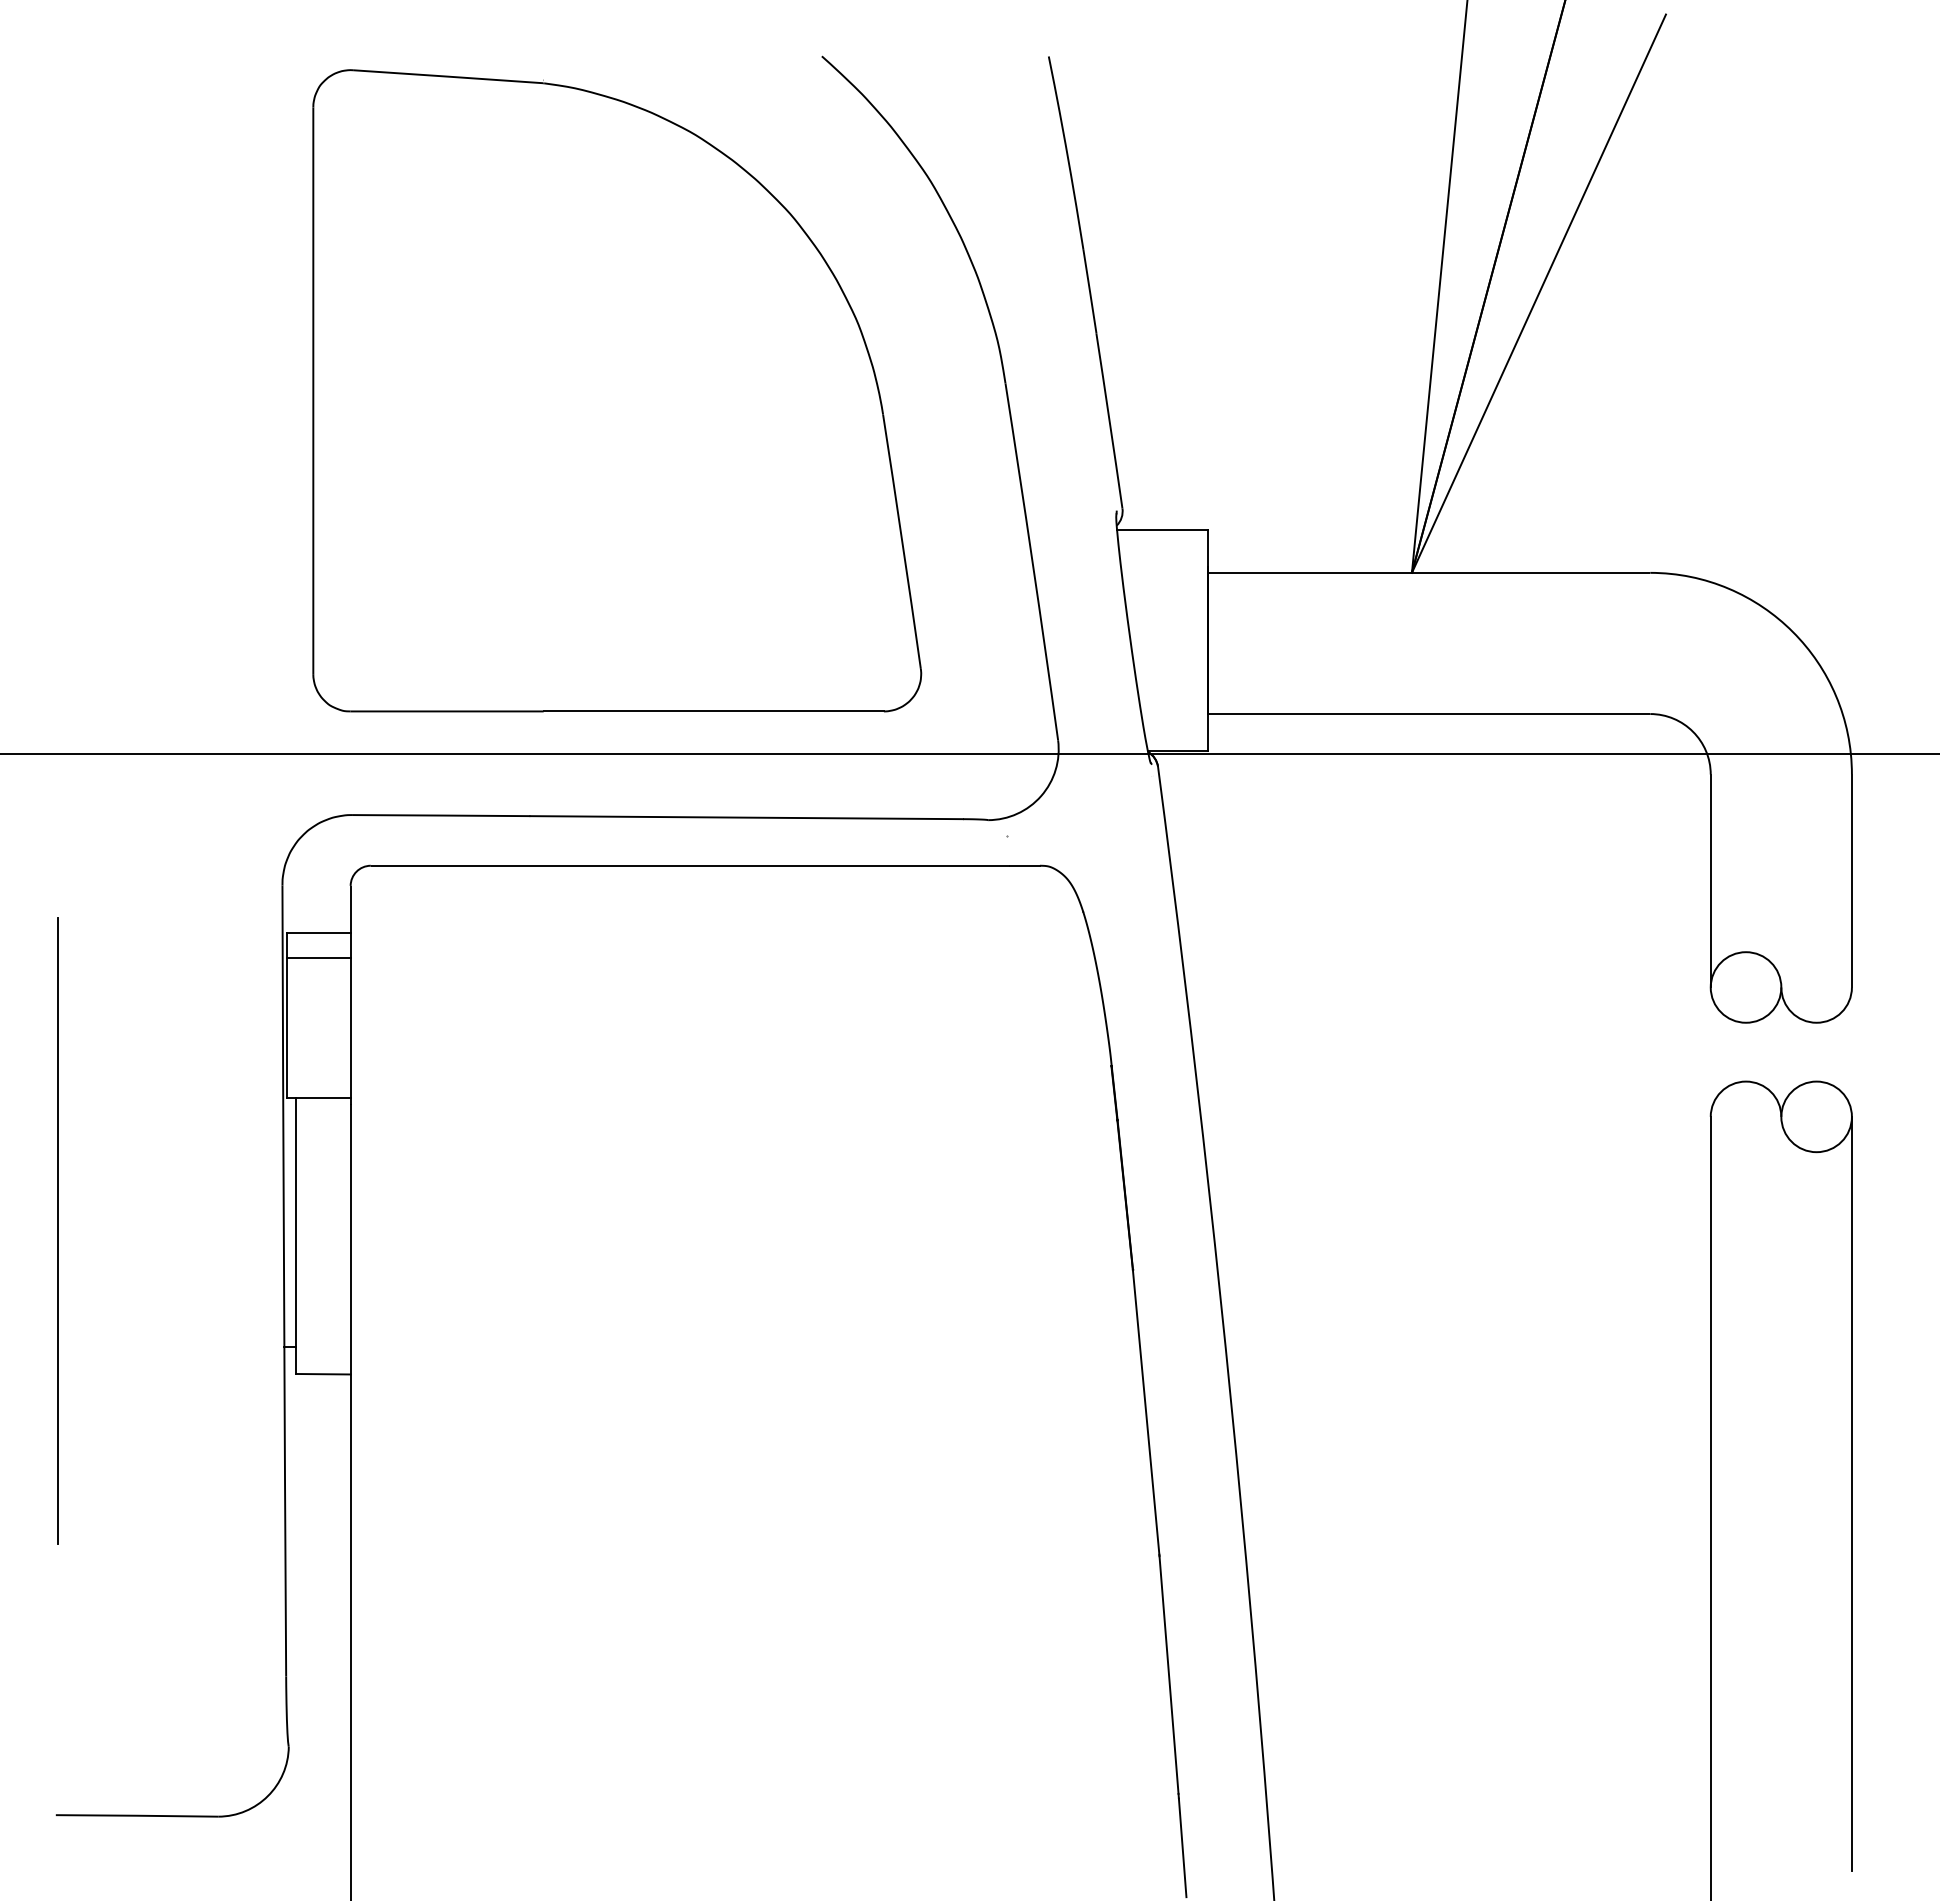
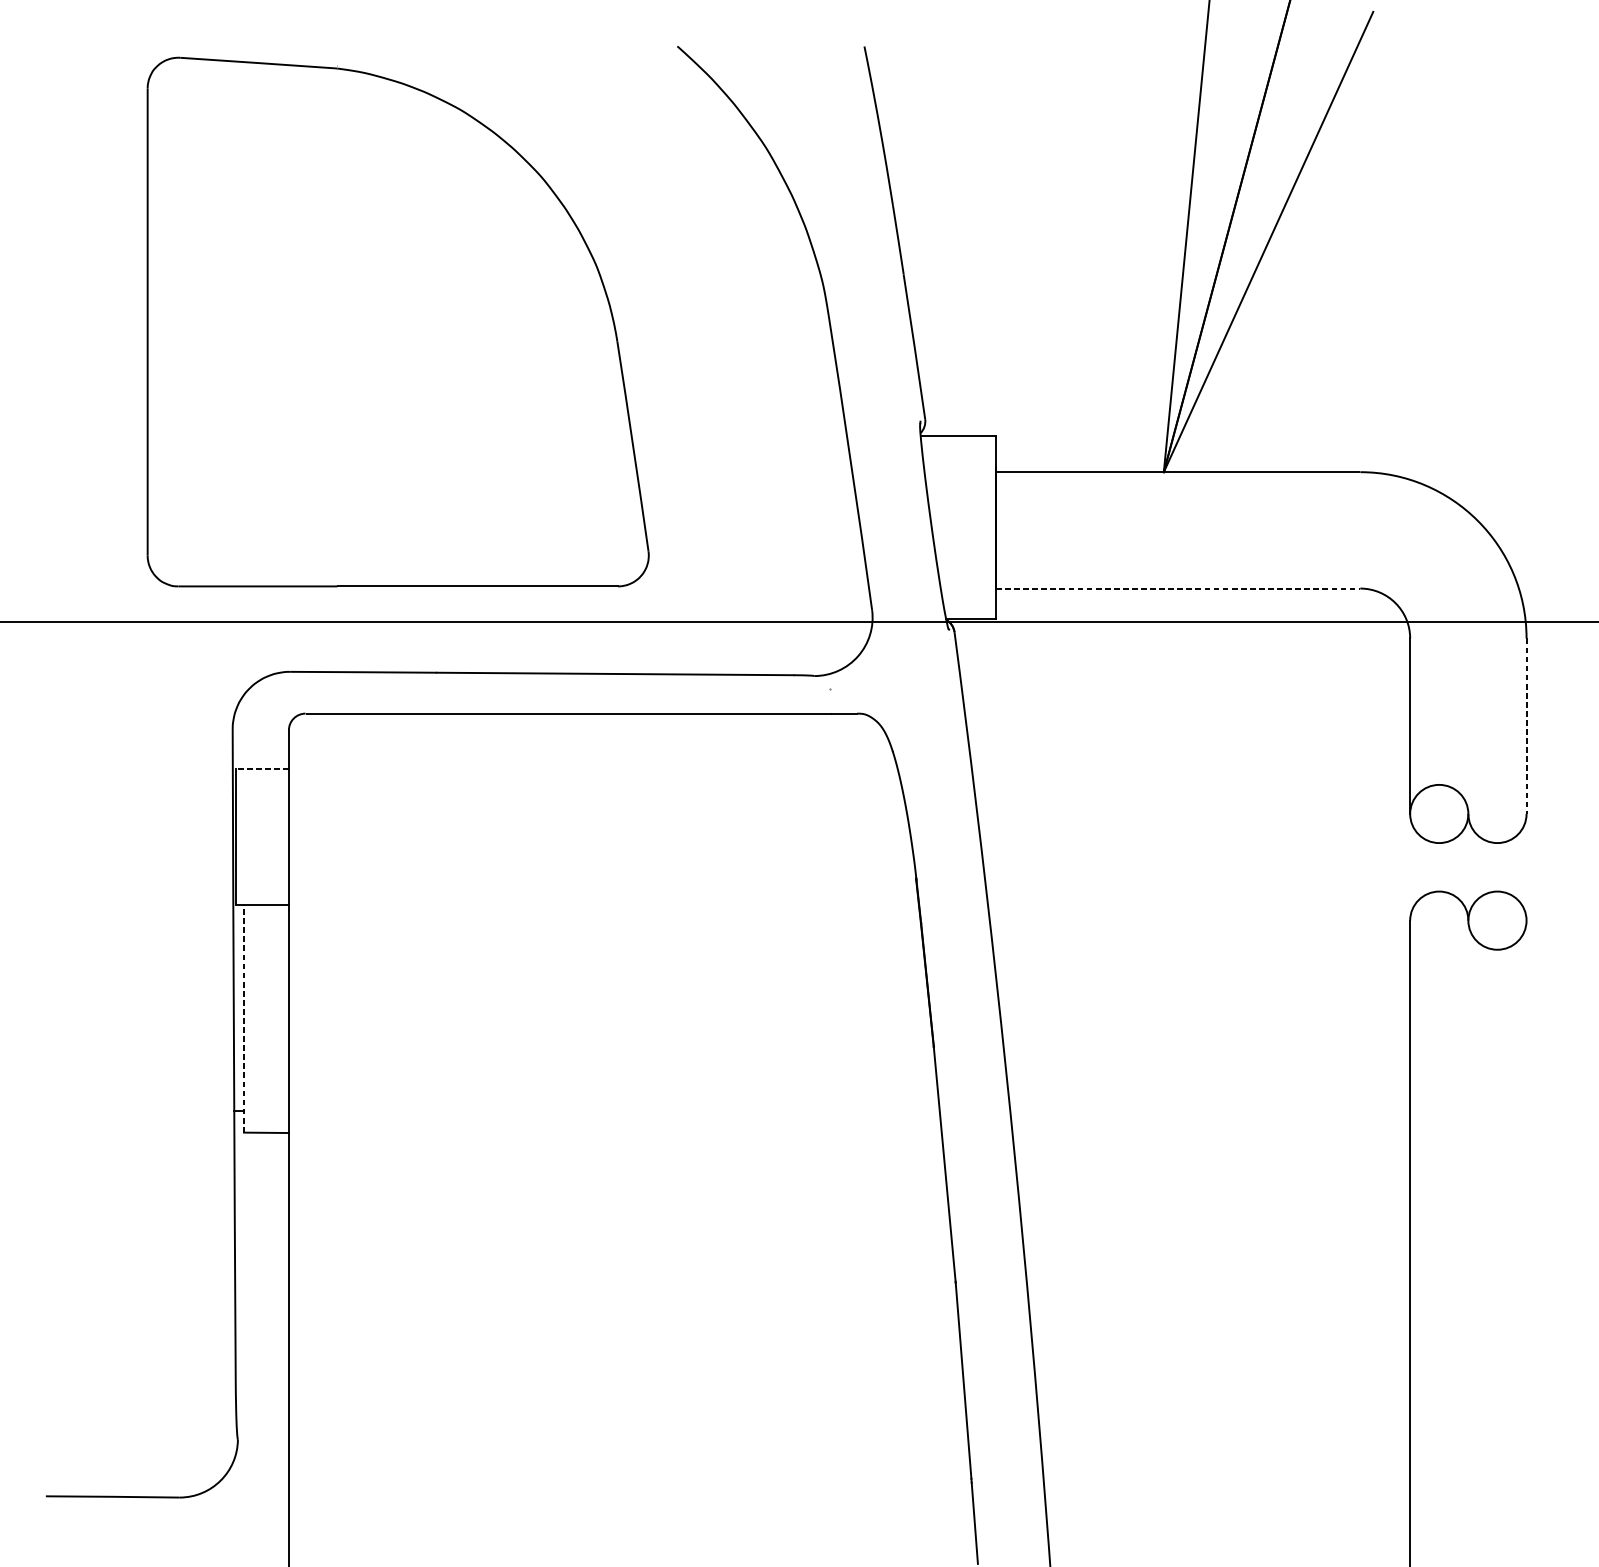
part: (617, 390) -> (398, 321), moved
line: (1429, 714) -> (1178, 588), solid -> dashed
line: (1851, 881) -> (1526, 726), solid -> dashed
line: (318, 932) -> (262, 768), solid -> dashed
line: (318, 958) -> (262, 790), removed
line: (57, 1230) -> (47, 1014), removed
line: (296, 1236) -> (244, 1019), solid -> dashed
line: (1851, 1493) -> (1526, 1231), removed

